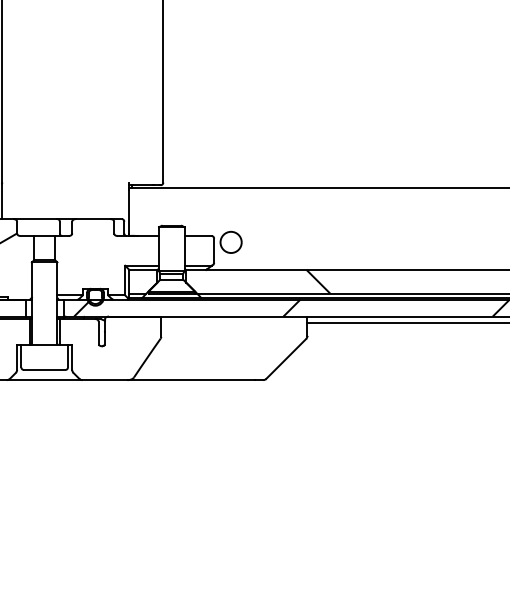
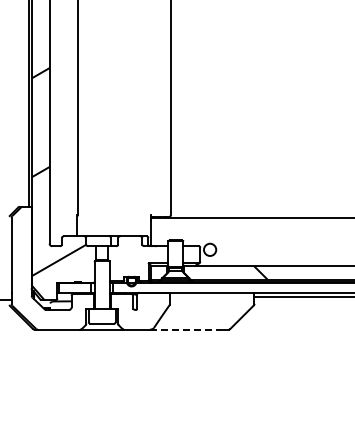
hatch: (186, 307) -> (184, 287), removed
line: (192, 380) -> (187, 329), solid -> dashed

